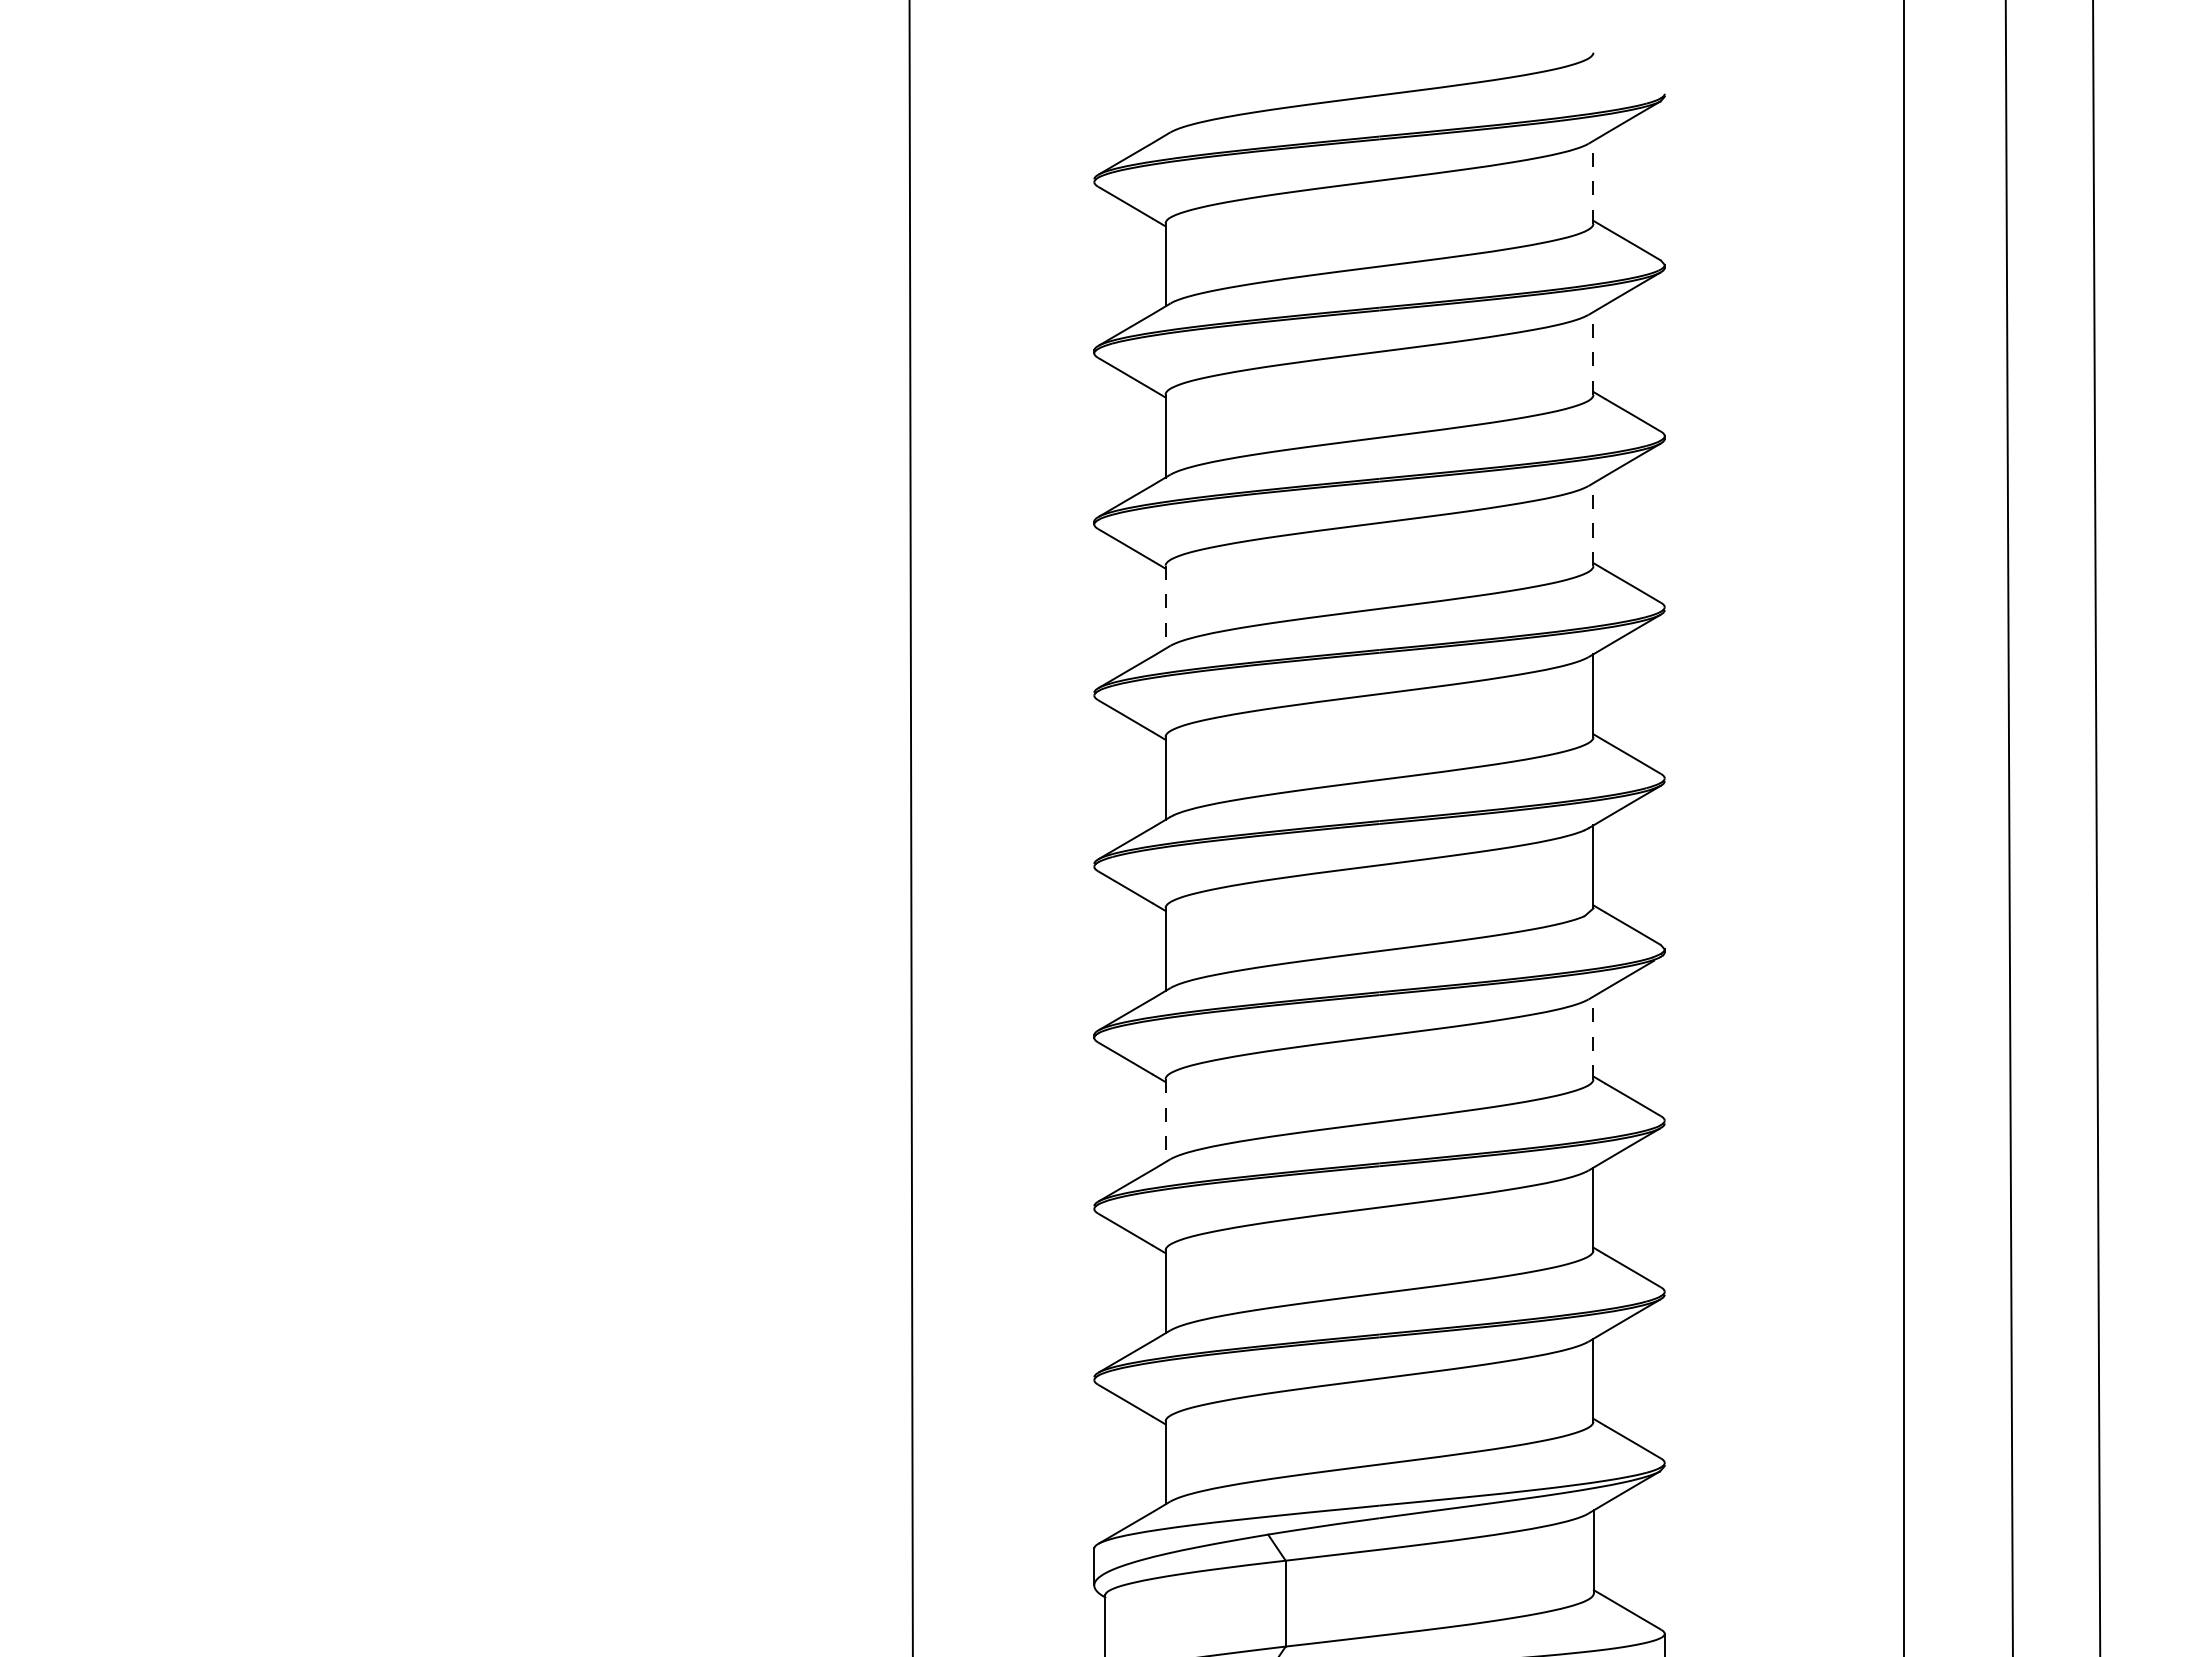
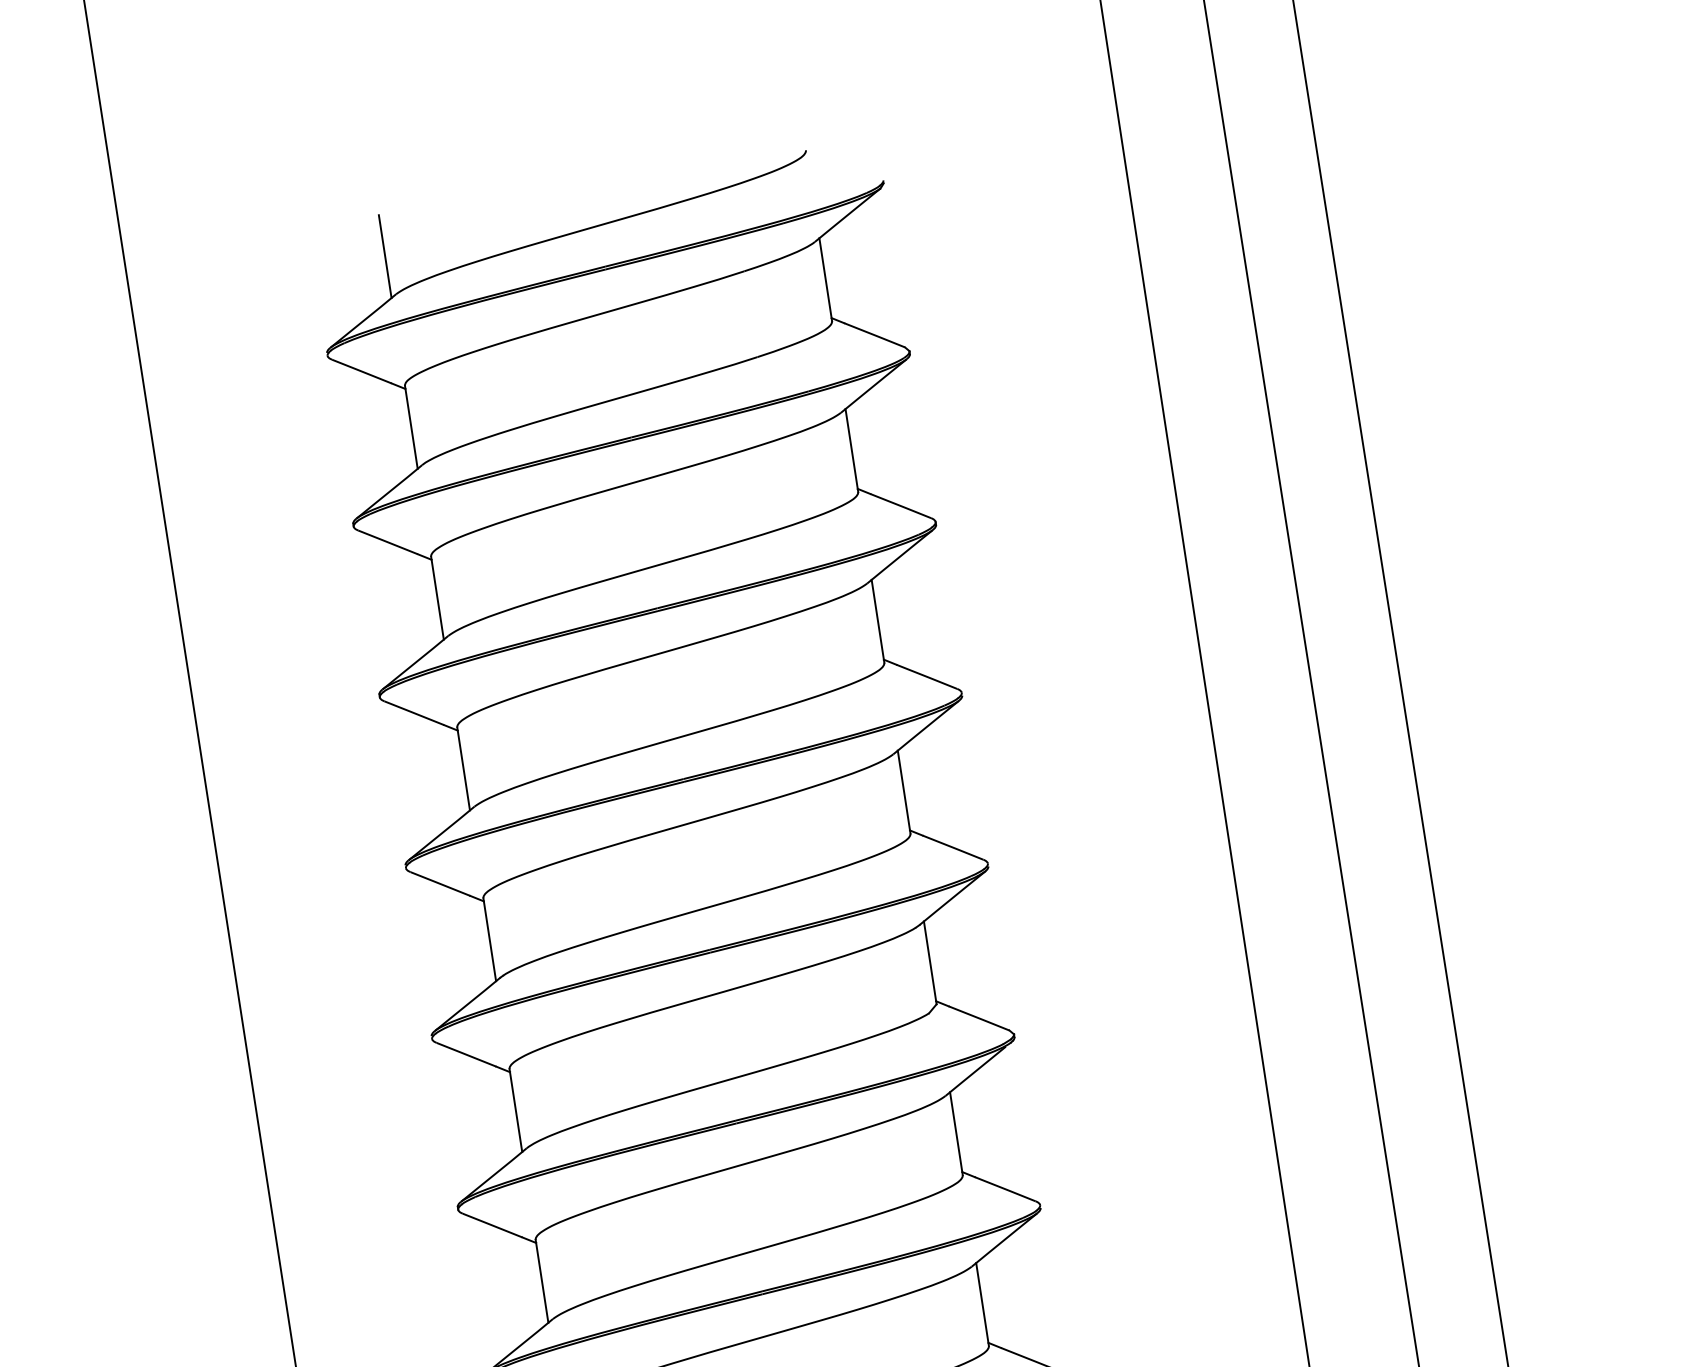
line: (1165, 93) -> (385, 256), added
line: (1593, 182) -> (825, 279), dashed -> solid
line: (1593, 353) -> (851, 450), dashed -> solid
line: (1593, 524) -> (878, 621), dashed -> solid
line: (1165, 607) -> (463, 769), dashed -> solid
line: (1593, 1038) -> (956, 1134), dashed -> solid
line: (1165, 1120) -> (541, 1281), dashed -> solid

